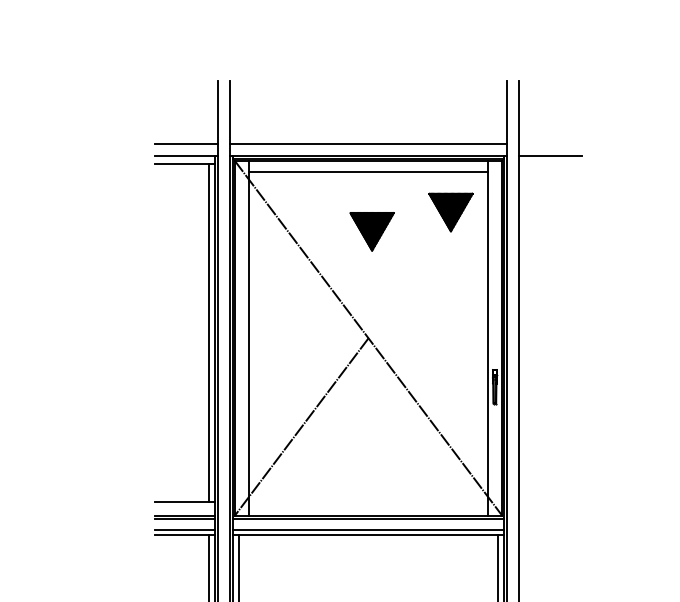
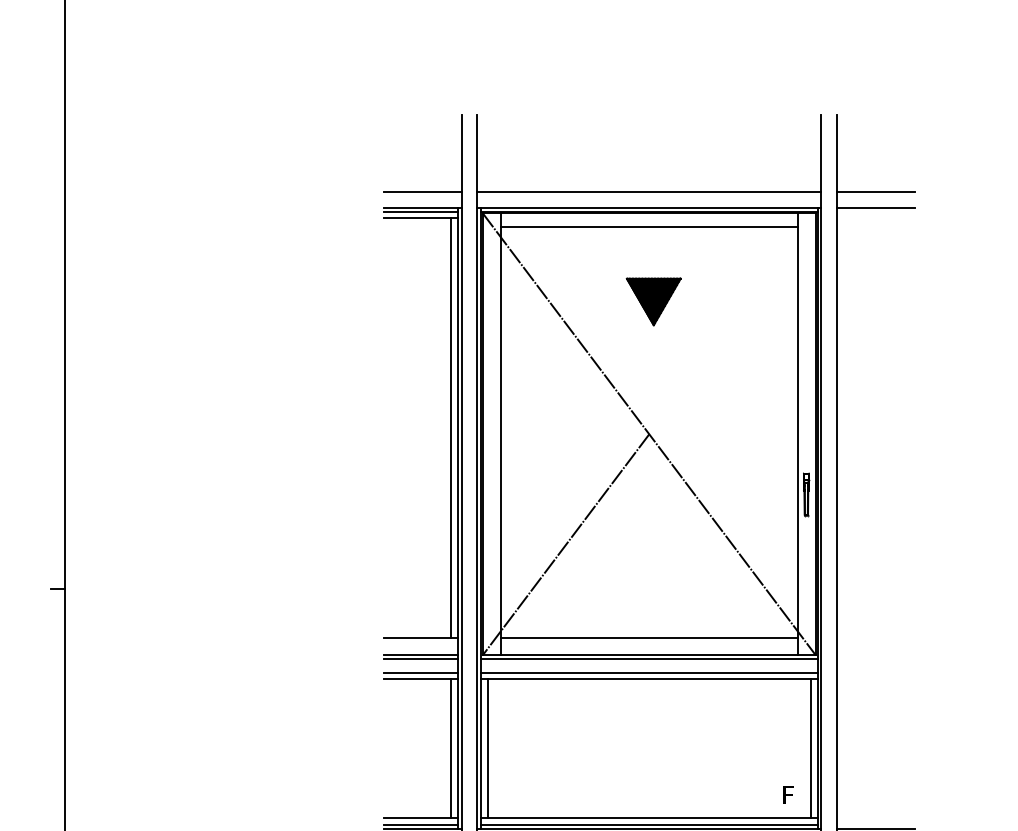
line: (550, 143) -> (875, 192), added
line: (184, 159) -> (420, 211), added
part: (450, 212) -> (751, 277), removed
line: (368, 502) -> (649, 638), added

